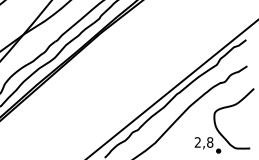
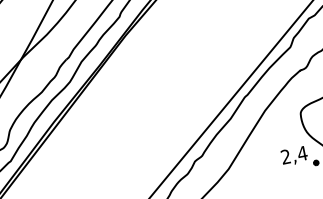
text: (209, 142) -> (301, 153), 2,8 -> 2,4

